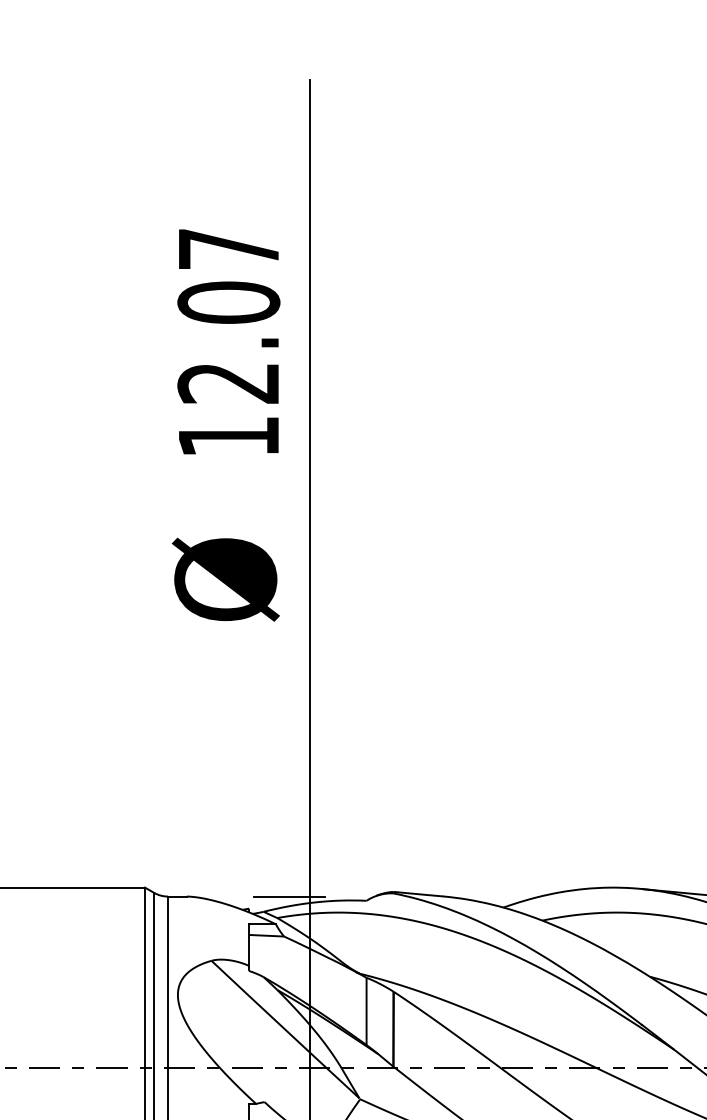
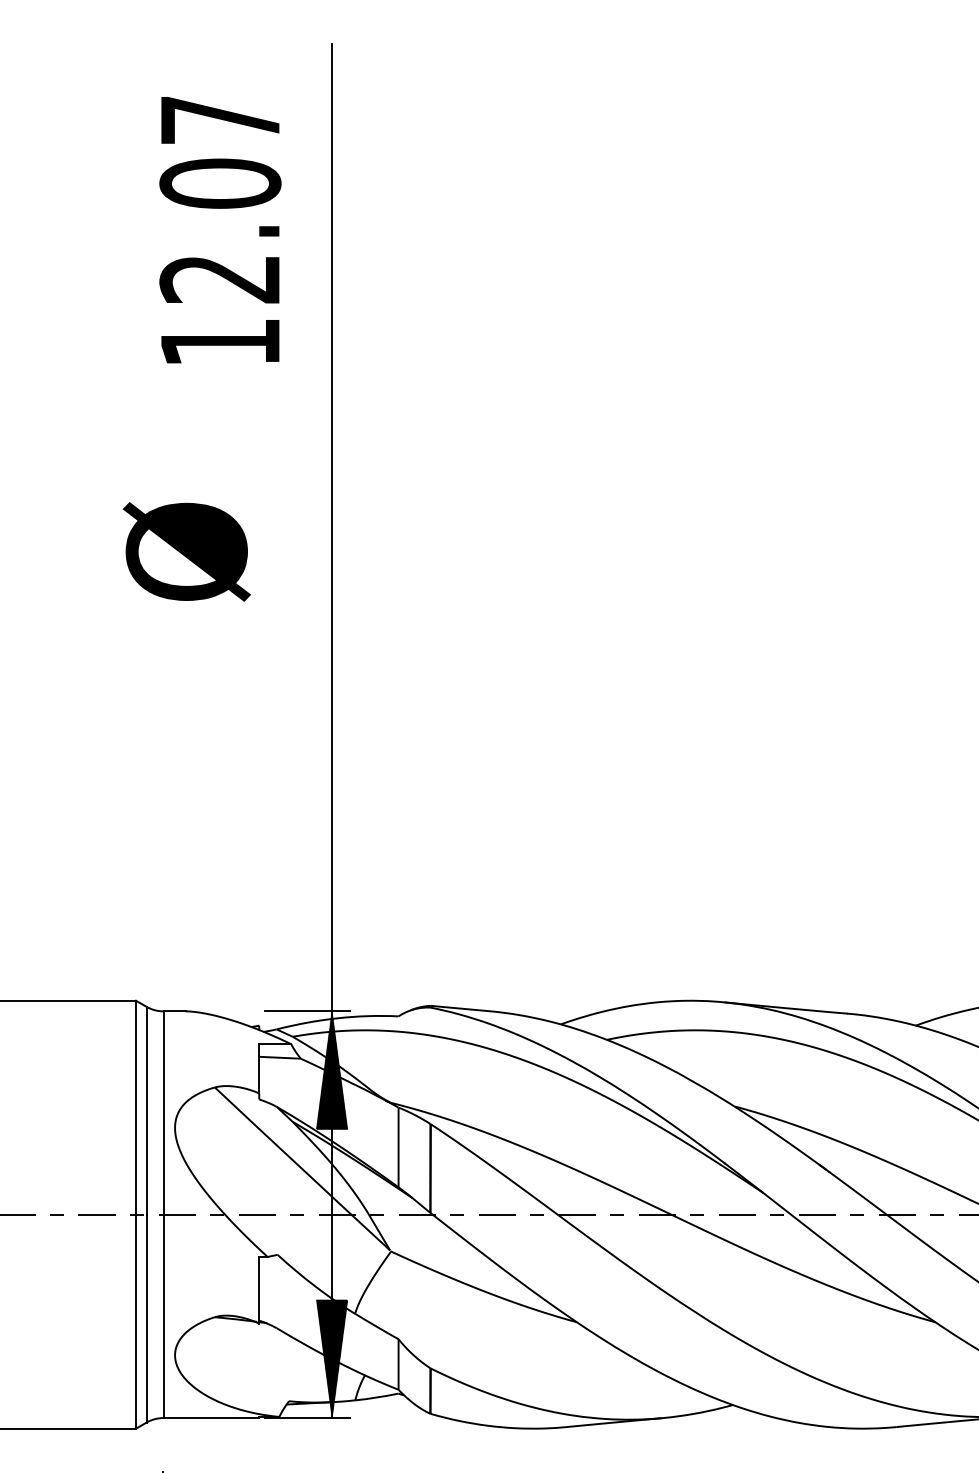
text: (228, 342) -> (220, 230), moved
text: (225, 579) -> (186, 551), moved
hatch: (309, 946) -> (331, 1070), added

